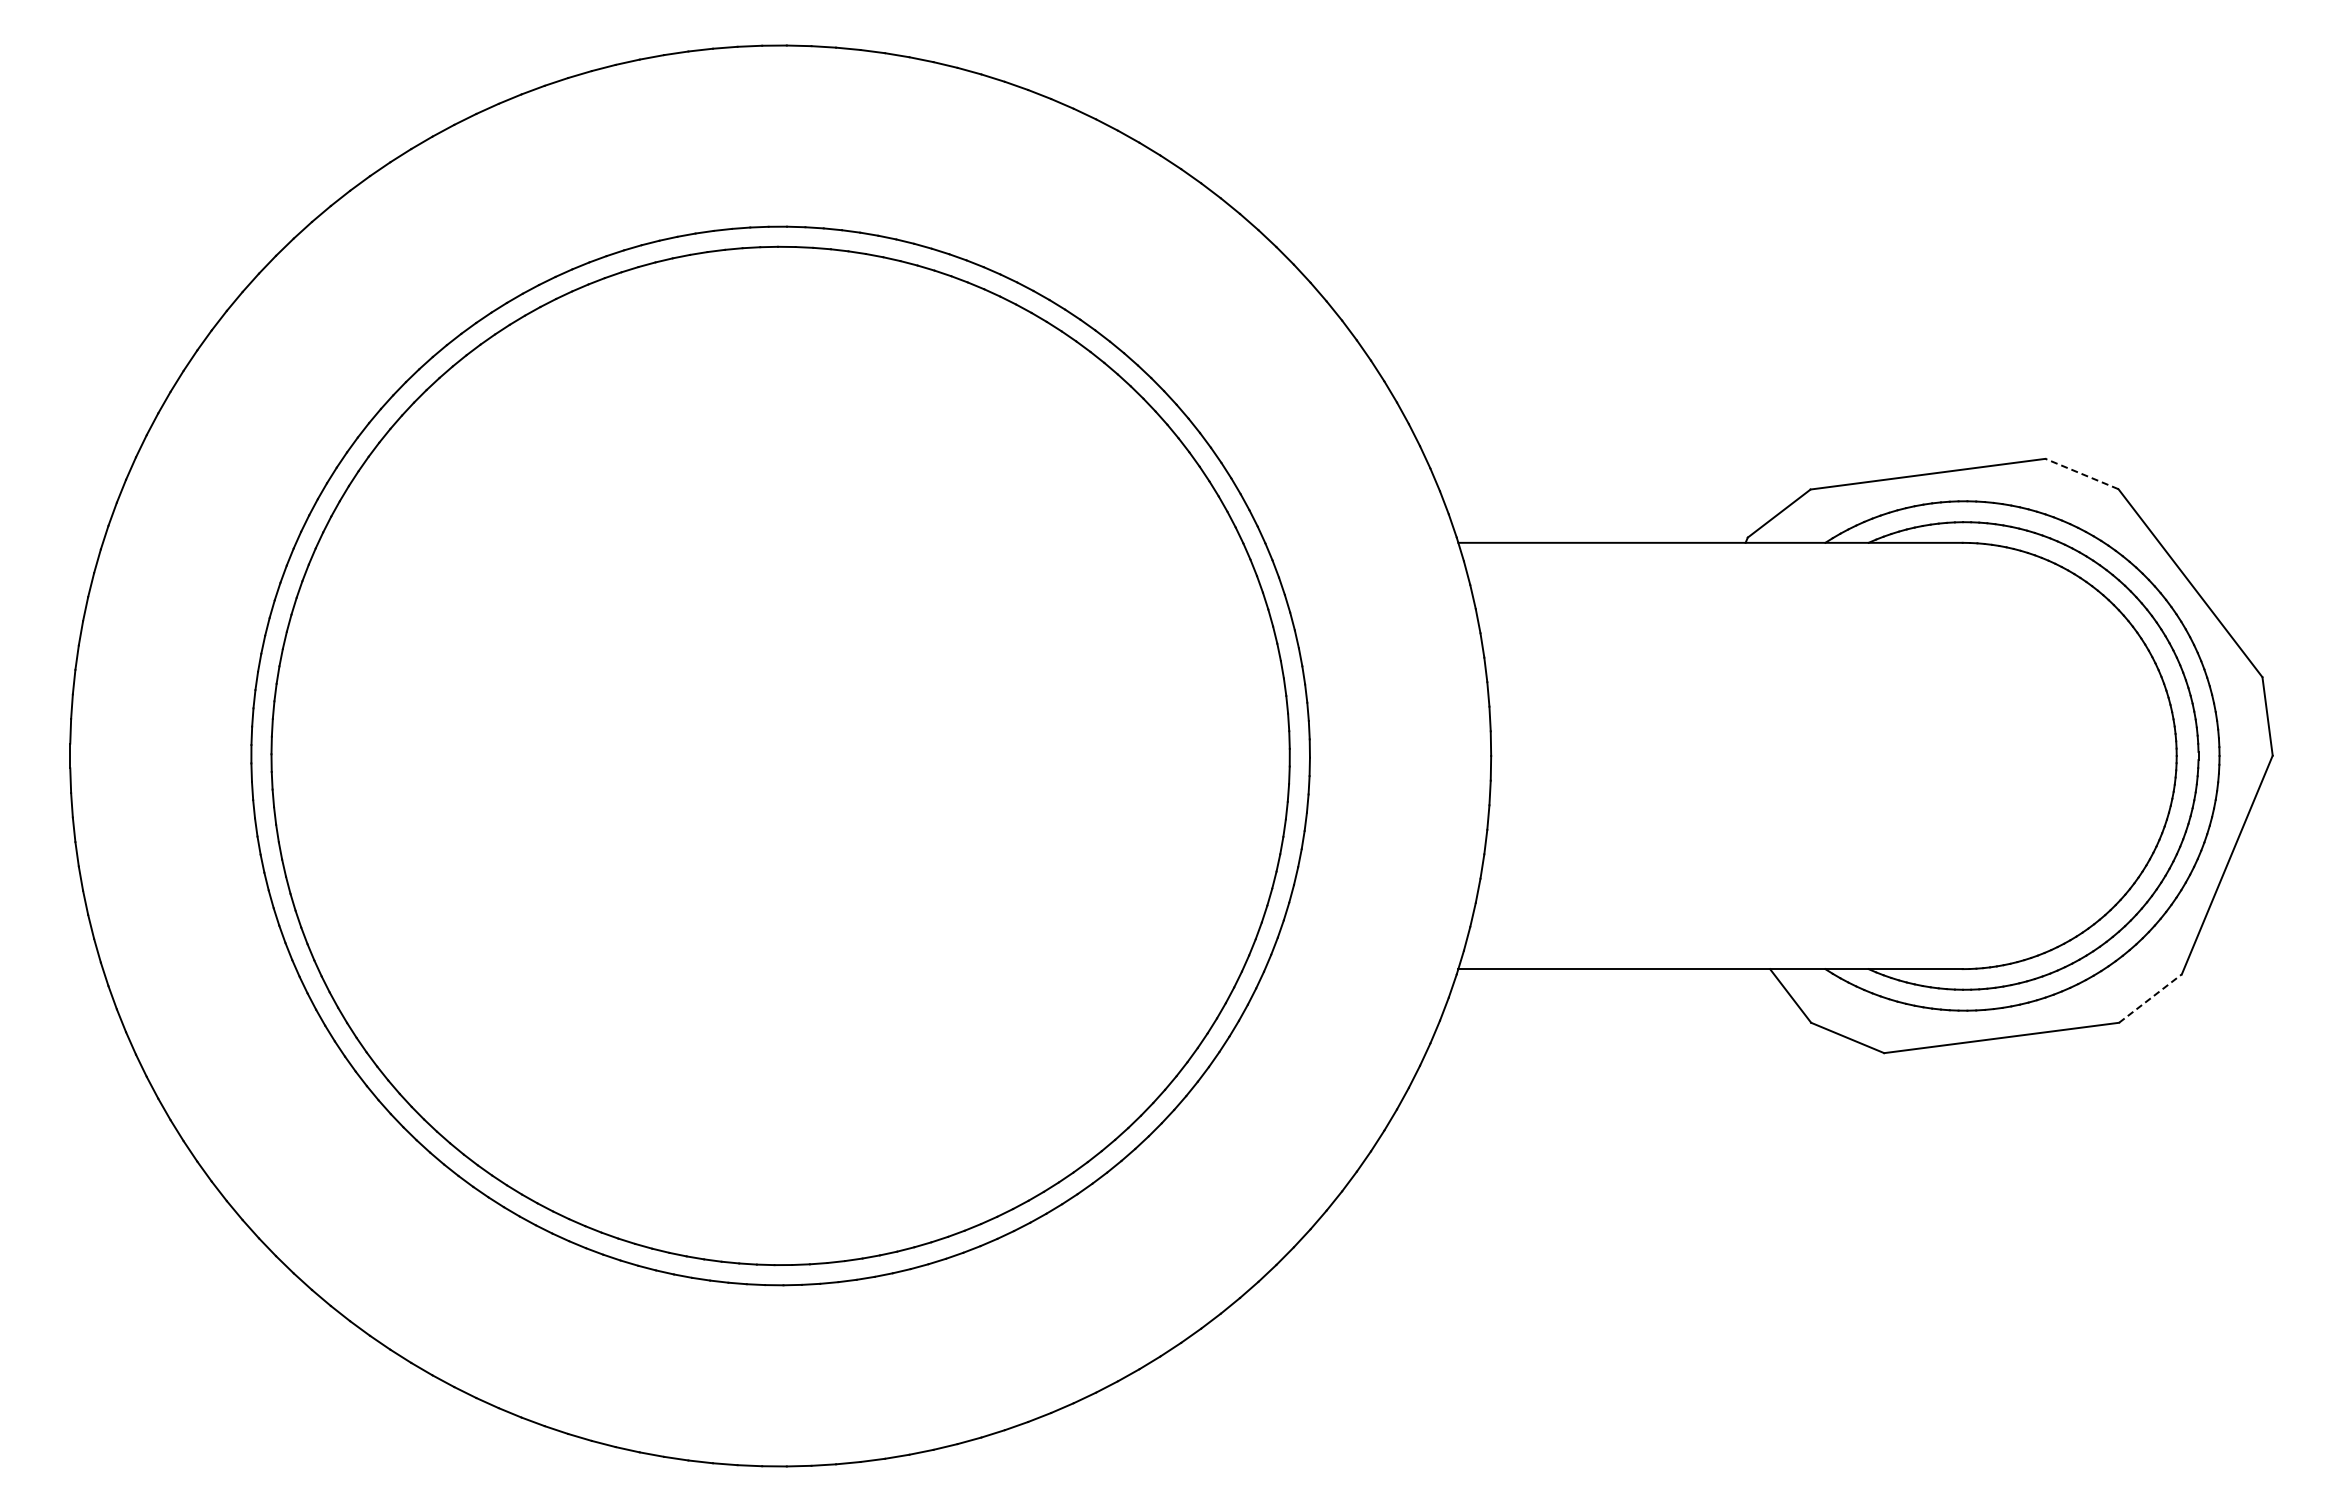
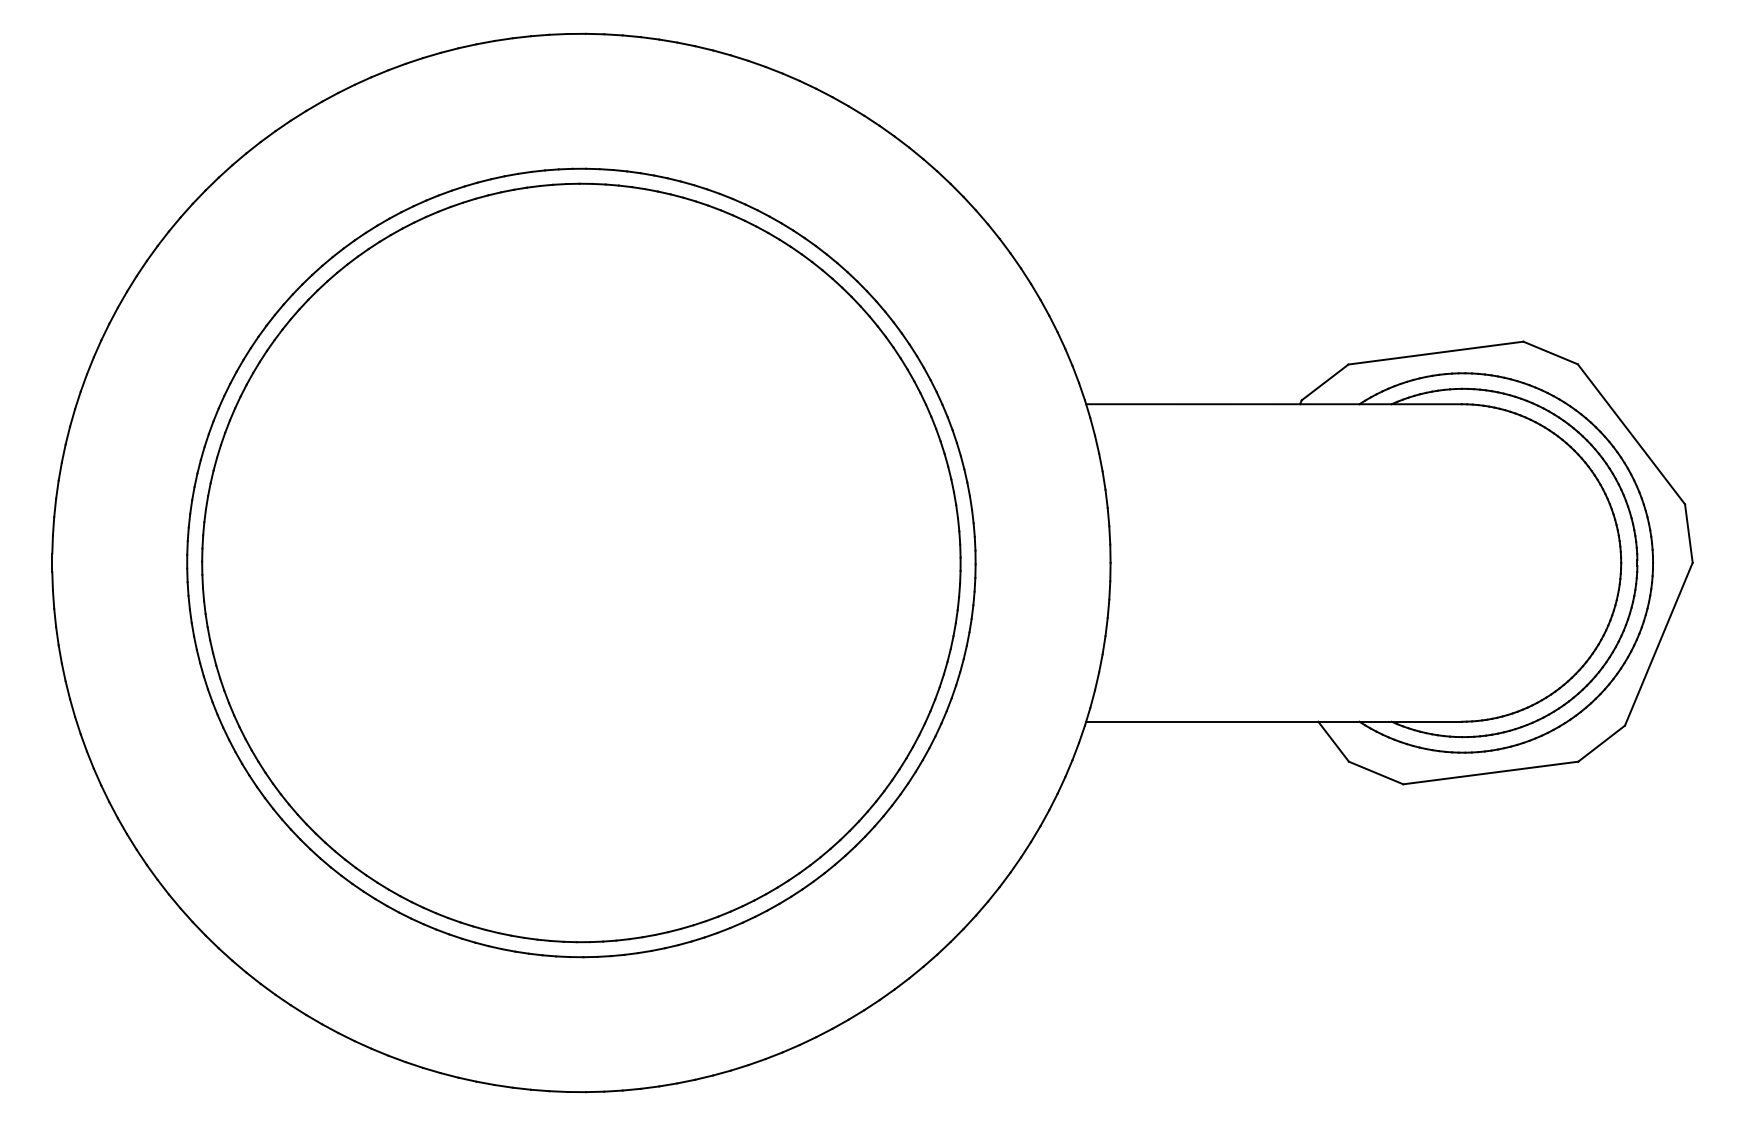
line: (2081, 474) -> (1550, 353), dashed -> solid
line: (2150, 998) -> (1601, 743), dashed -> solid

